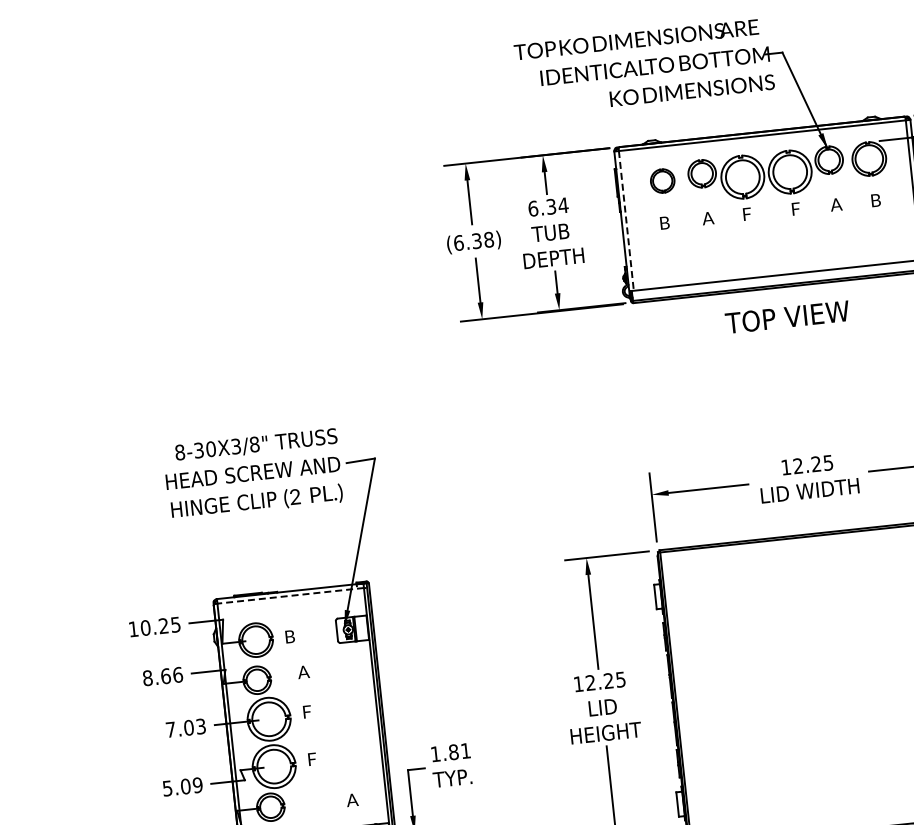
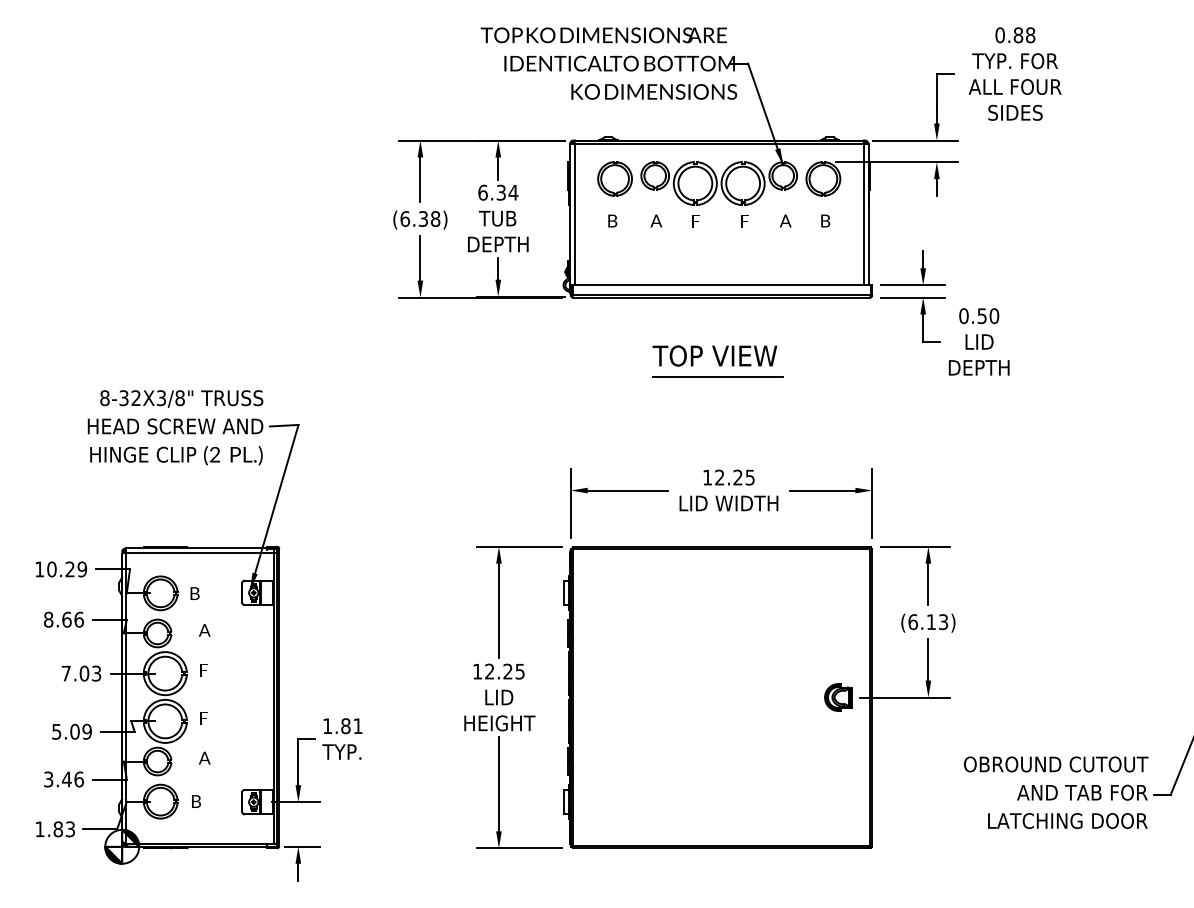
part: (662, 180) -> (614, 178), size x1.43
line: (626, 221) -> (574, 215), dashed -> solid
text: (786, 316) -> (714, 355), moved
line: (785, 366) -> (717, 376), added
text: (210, 449) -> (135, 398), 8-30X3/8" -> 8-32X3/8"
line: (290, 595) -> (199, 552), dashed -> solid
text: (175, 624) -> (82, 569), 10.25 -> 10.29
text: (352, 799) -> (204, 757), moved

